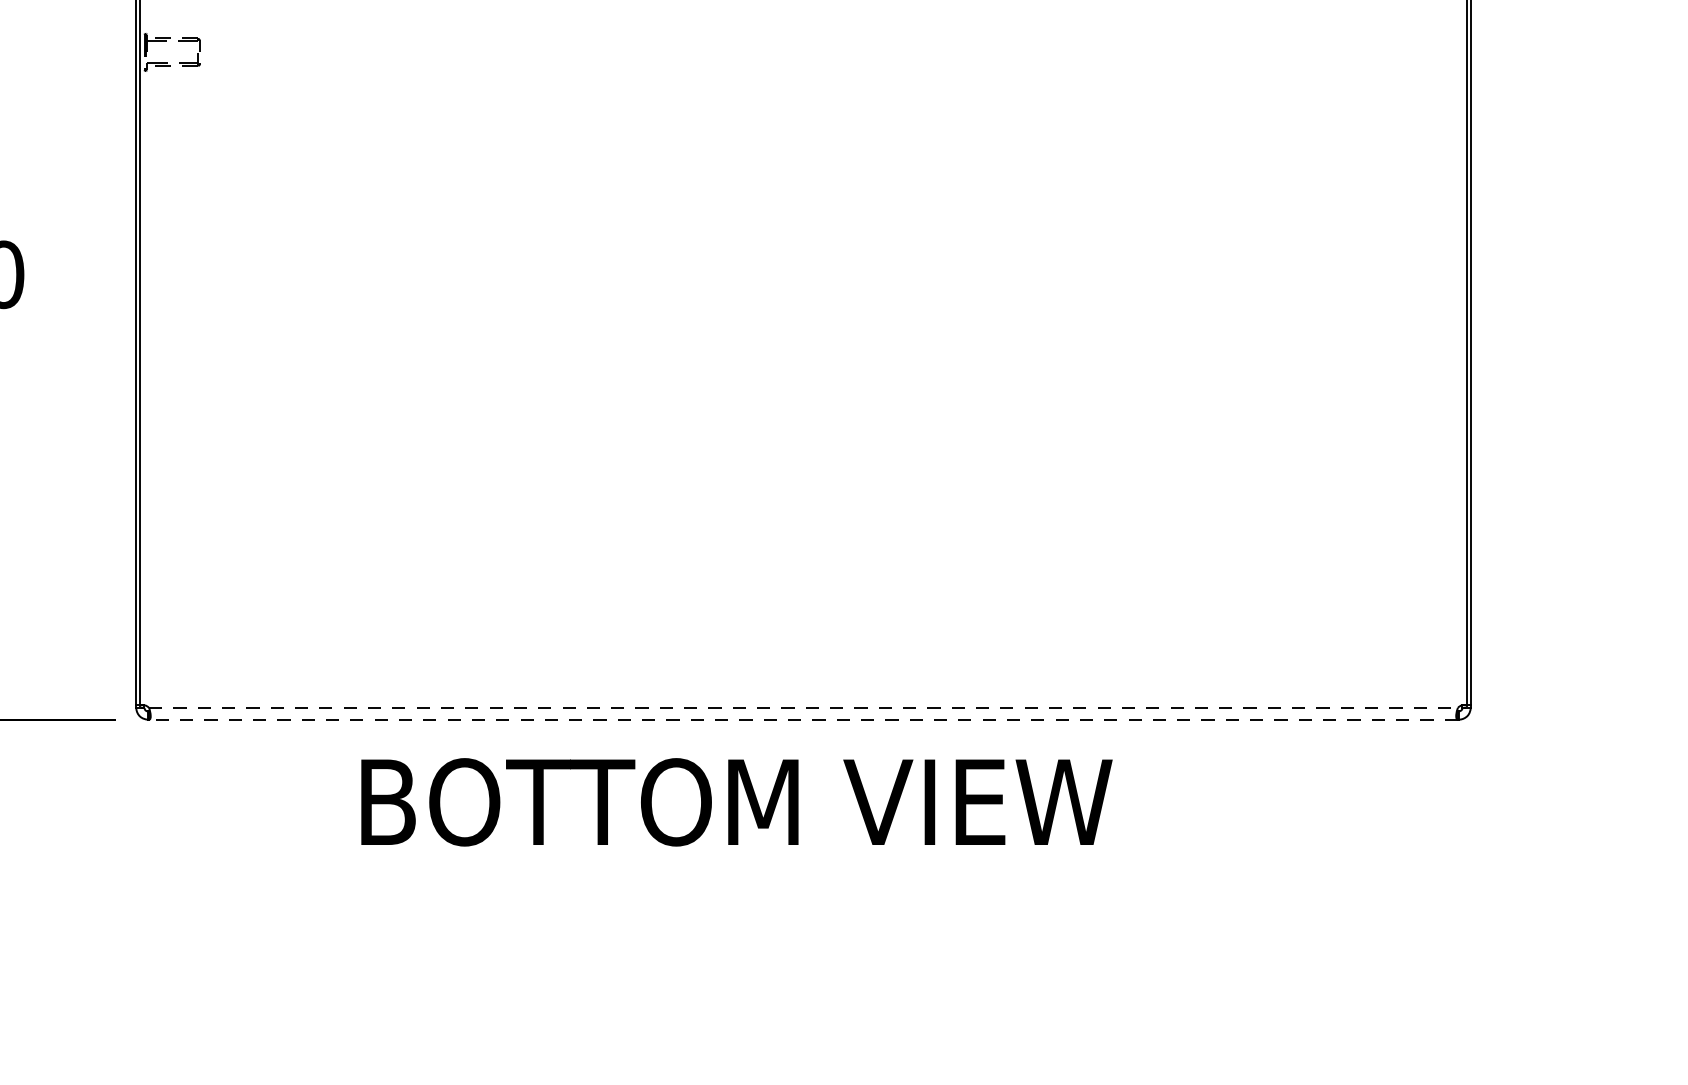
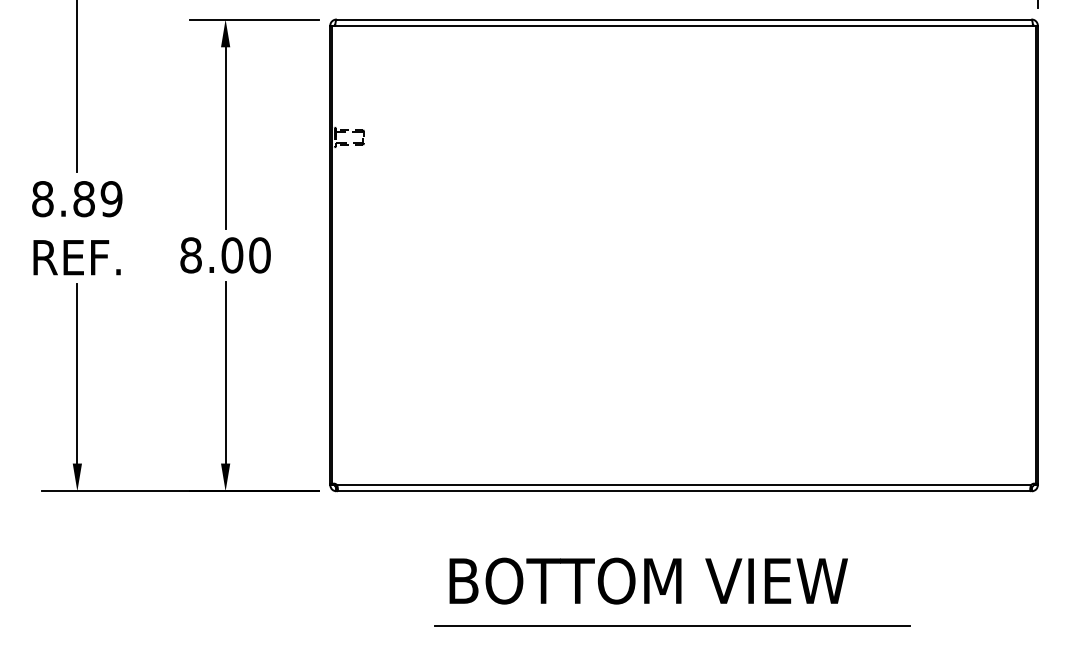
line: (804, 708) -> (684, 485), dashed -> solid
line: (802, 720) -> (683, 491), dashed -> solid
text: (736, 801) -> (648, 580), moved
line: (781, 974) -> (672, 626), added

